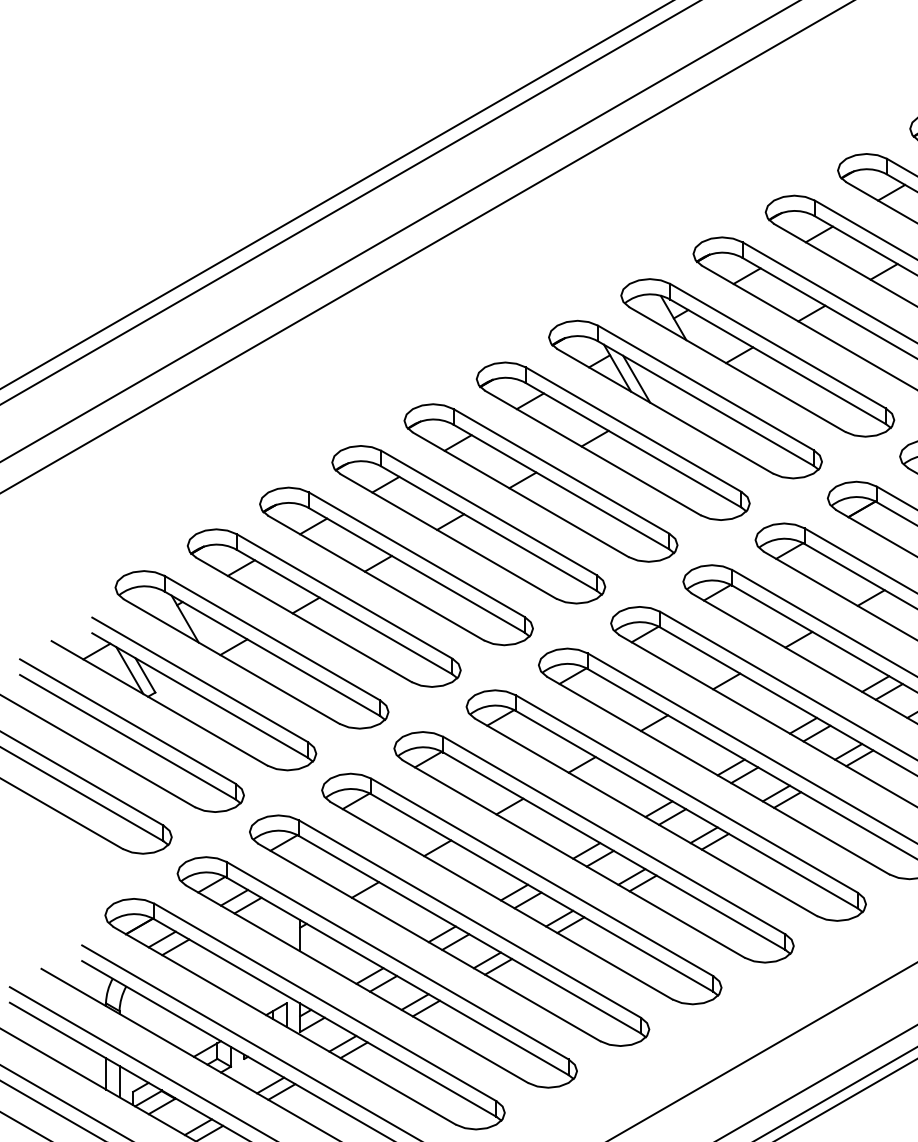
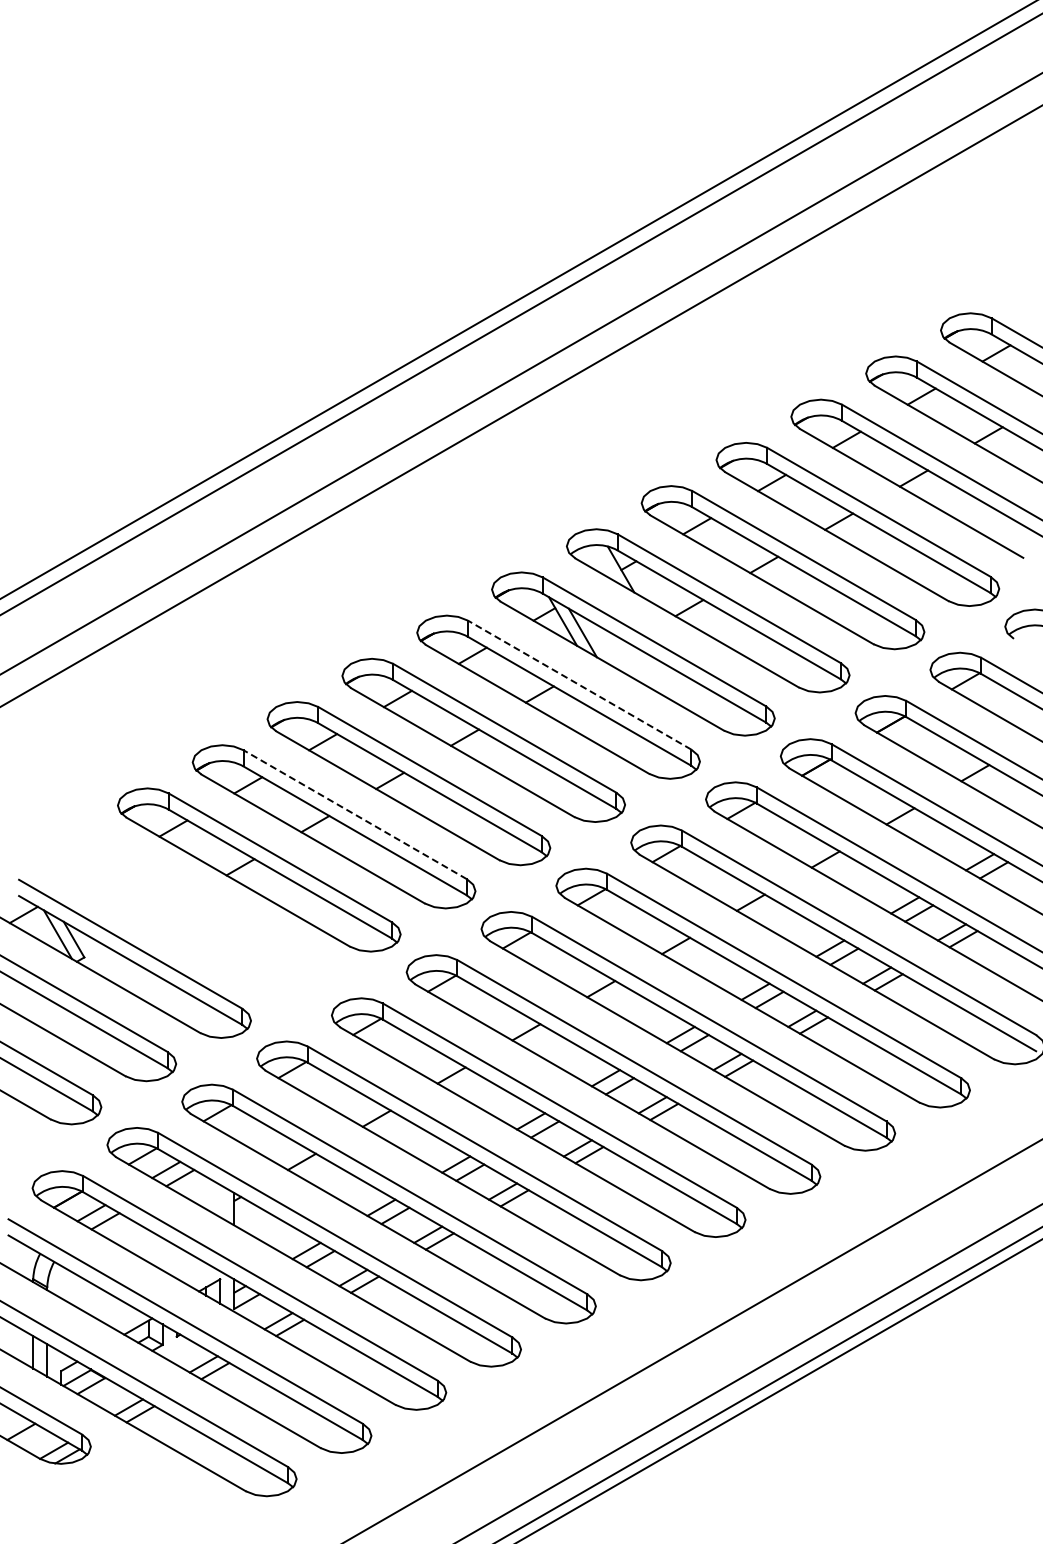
line: (633, 429) -> (579, 685), solid -> dashed
line: (417, 554) -> (355, 814), solid -> dashed
part: (252, 649) -> (184, 912), removed

